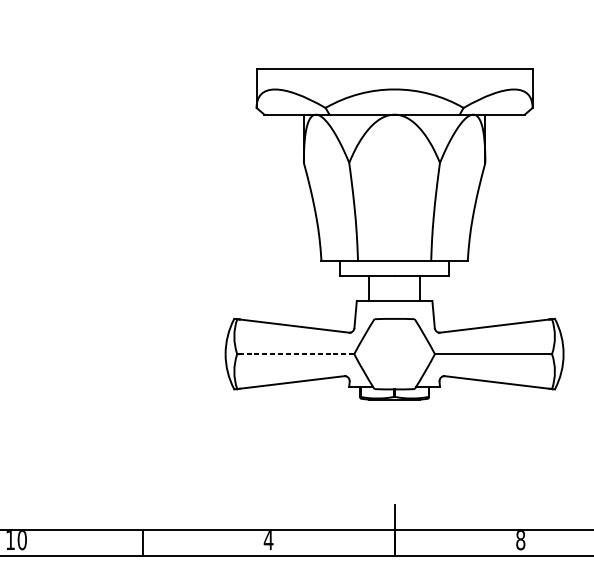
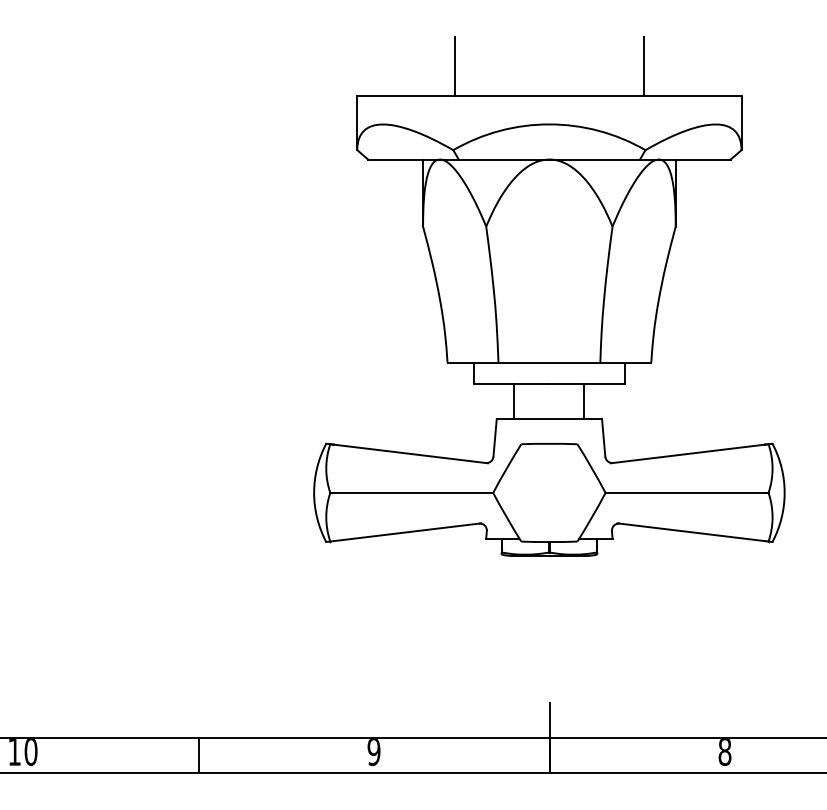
line: (326, 47) -> (454, 66), added
line: (462, 47) -> (644, 66), added
line: (297, 353) -> (413, 492), dashed -> solid
text: (268, 540) -> (373, 752), 4 -> 9

